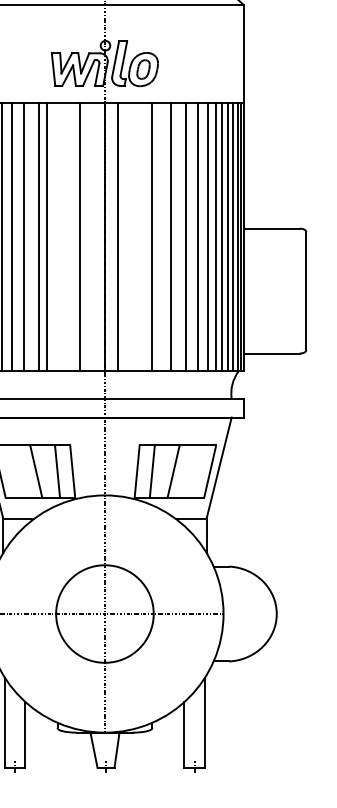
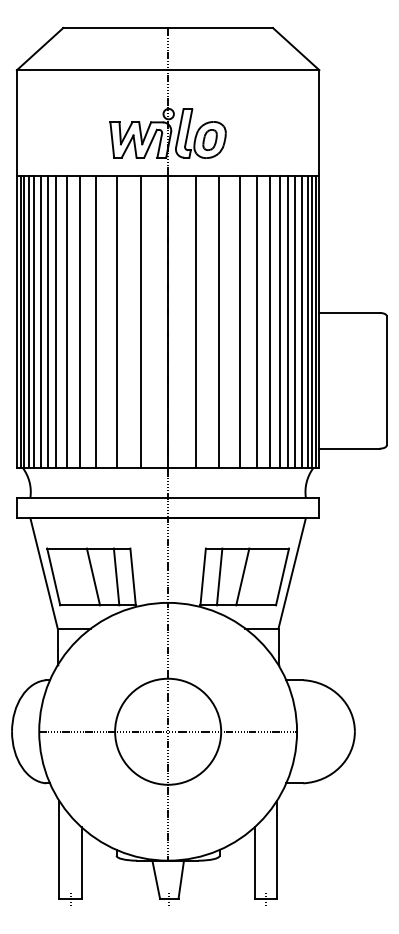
line: (47, 236) -> (117, 321), moved
line: (118, 236) -> (195, 321), moved

